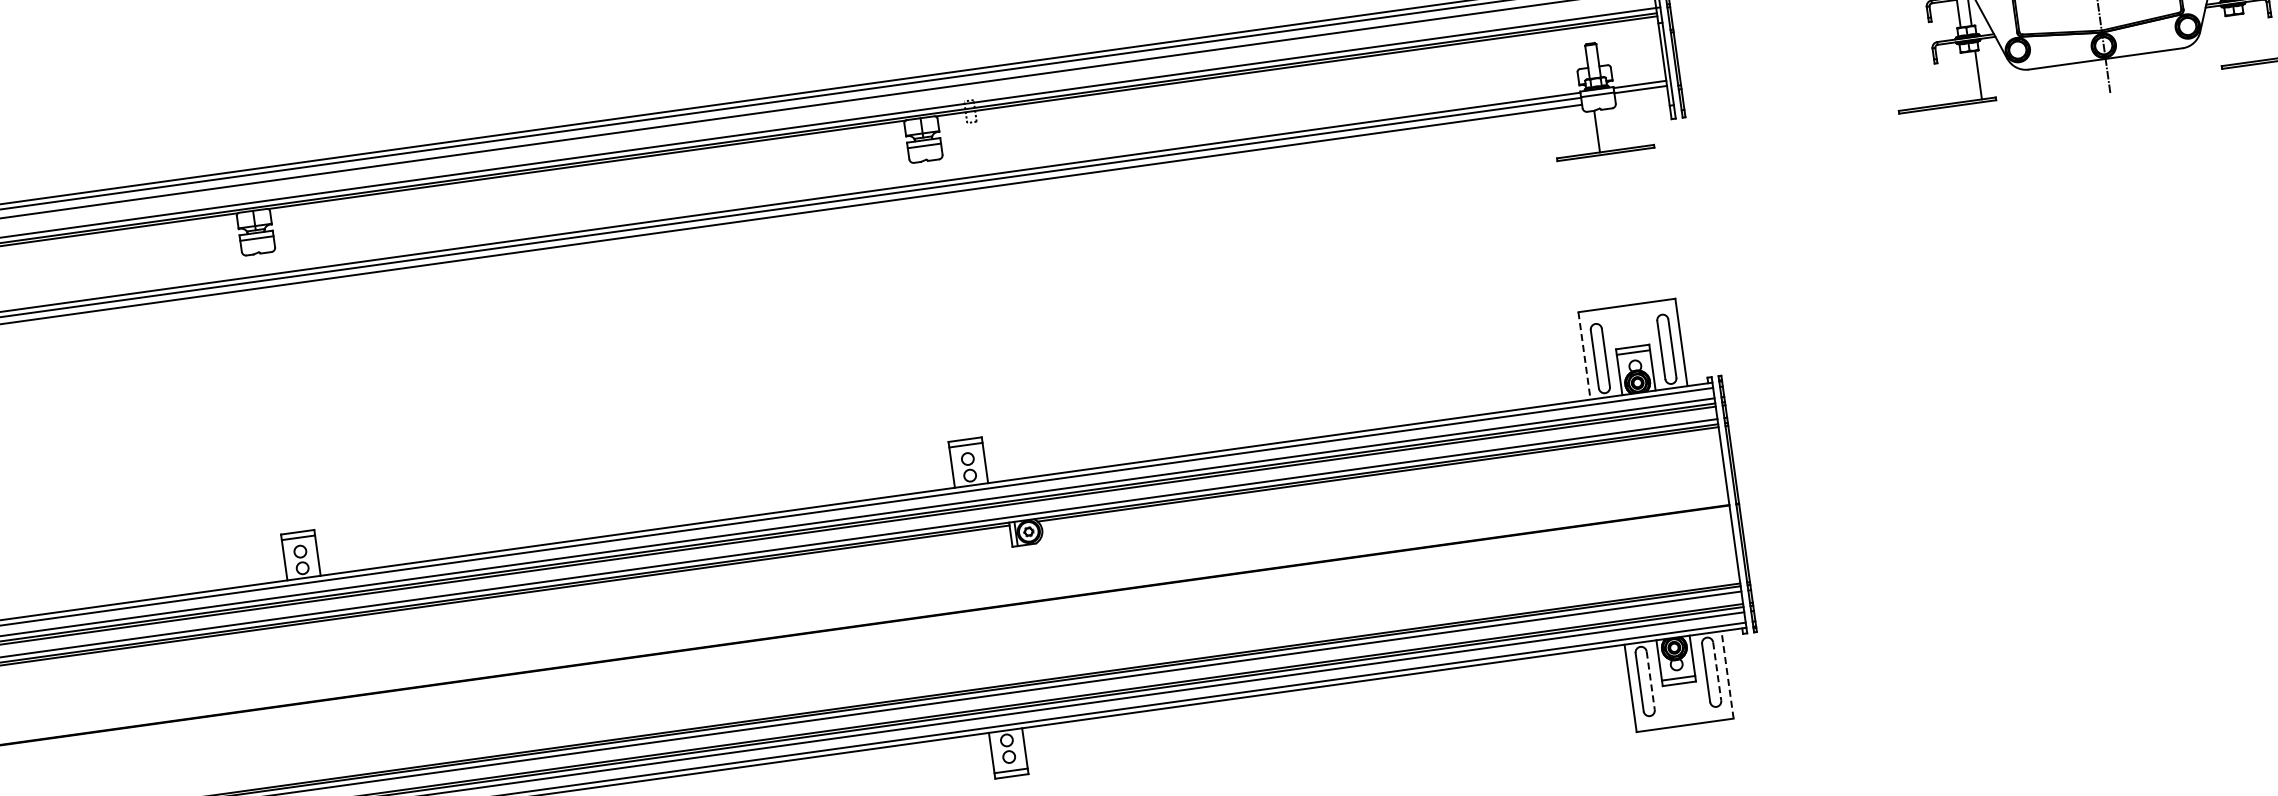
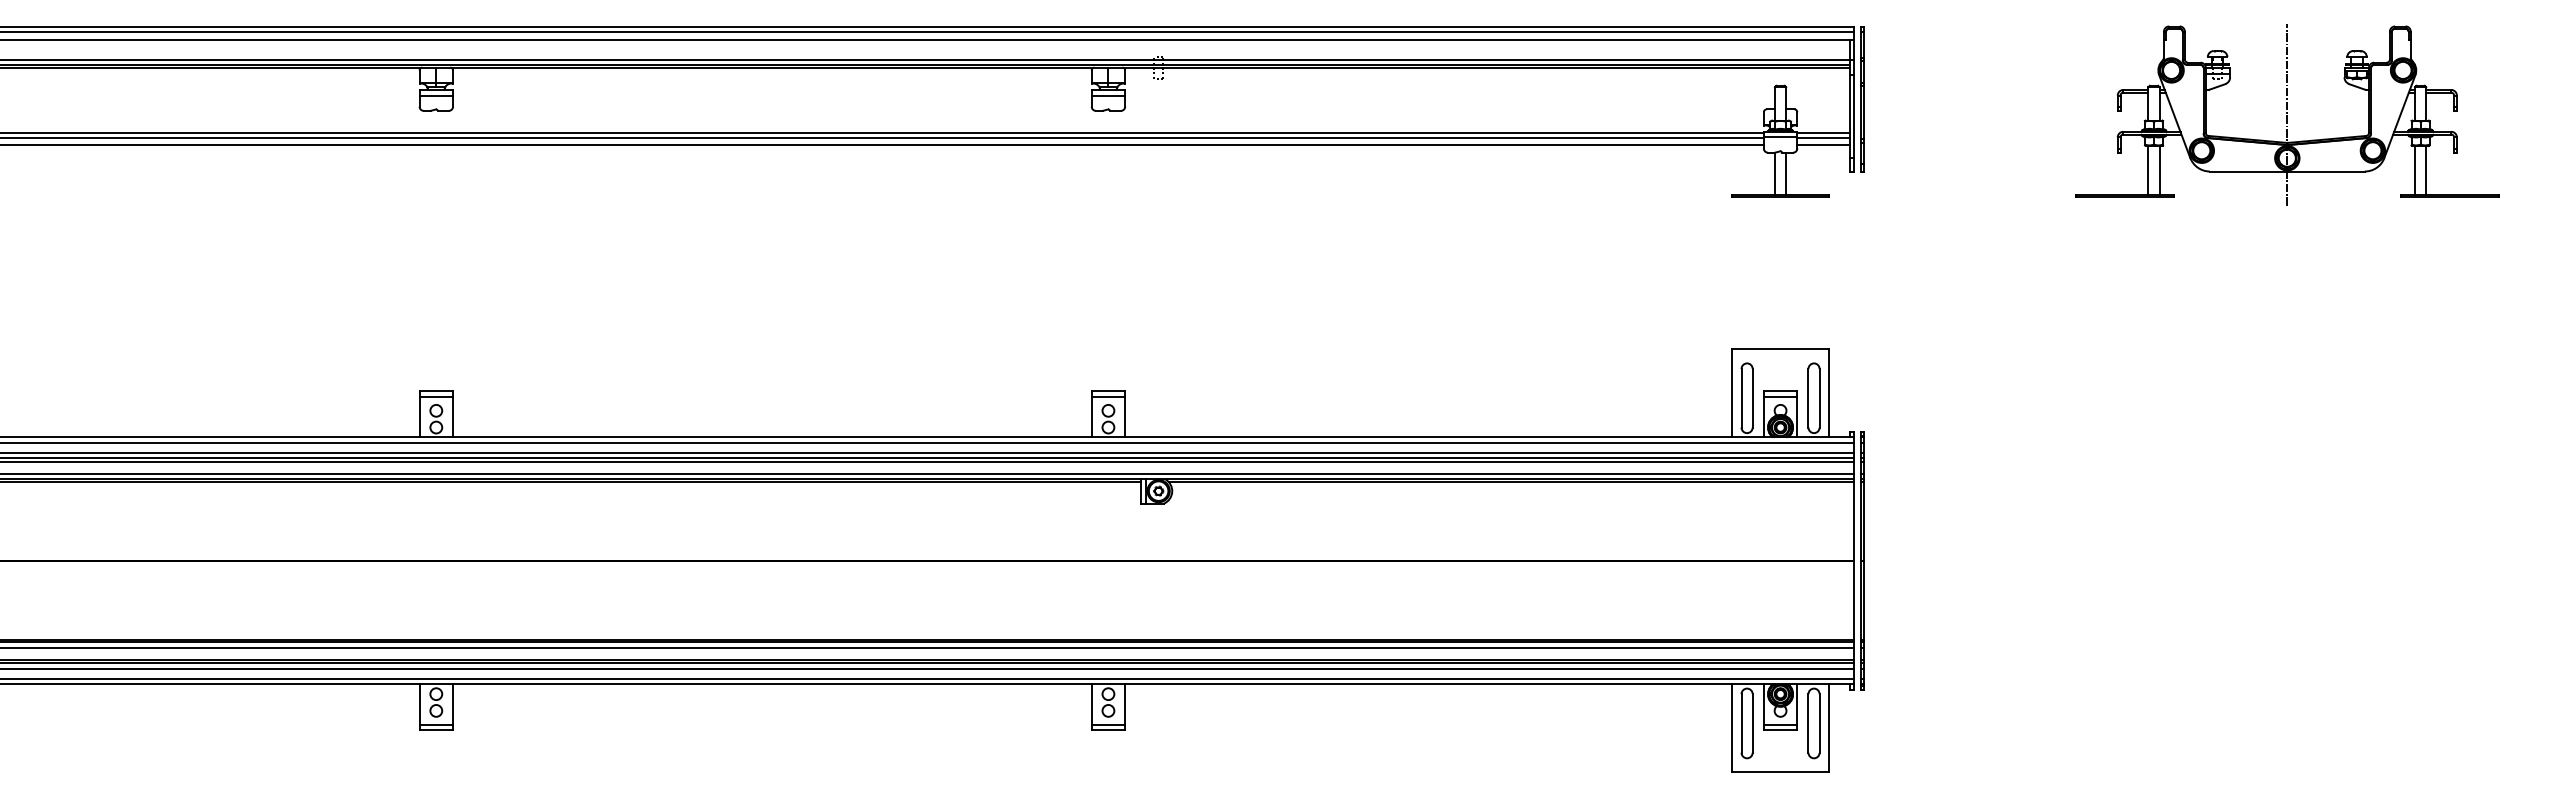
line: (2243, 37) -> (2426, 169), added
line: (2232, 39) -> (2415, 169), added
line: (1967, 76) -> (2148, 169), added
line: (1641, 97) -> (1823, 145), added
line: (1608, 129) -> (1786, 173), added
line: (1584, 355) -> (1731, 393), dashed -> solid
line: (1717, 671) -> (1819, 723), dashed -> solid
line: (1727, 675) -> (1829, 728), dashed -> solid
line: (1650, 680) -> (1752, 723), dashed -> solid

